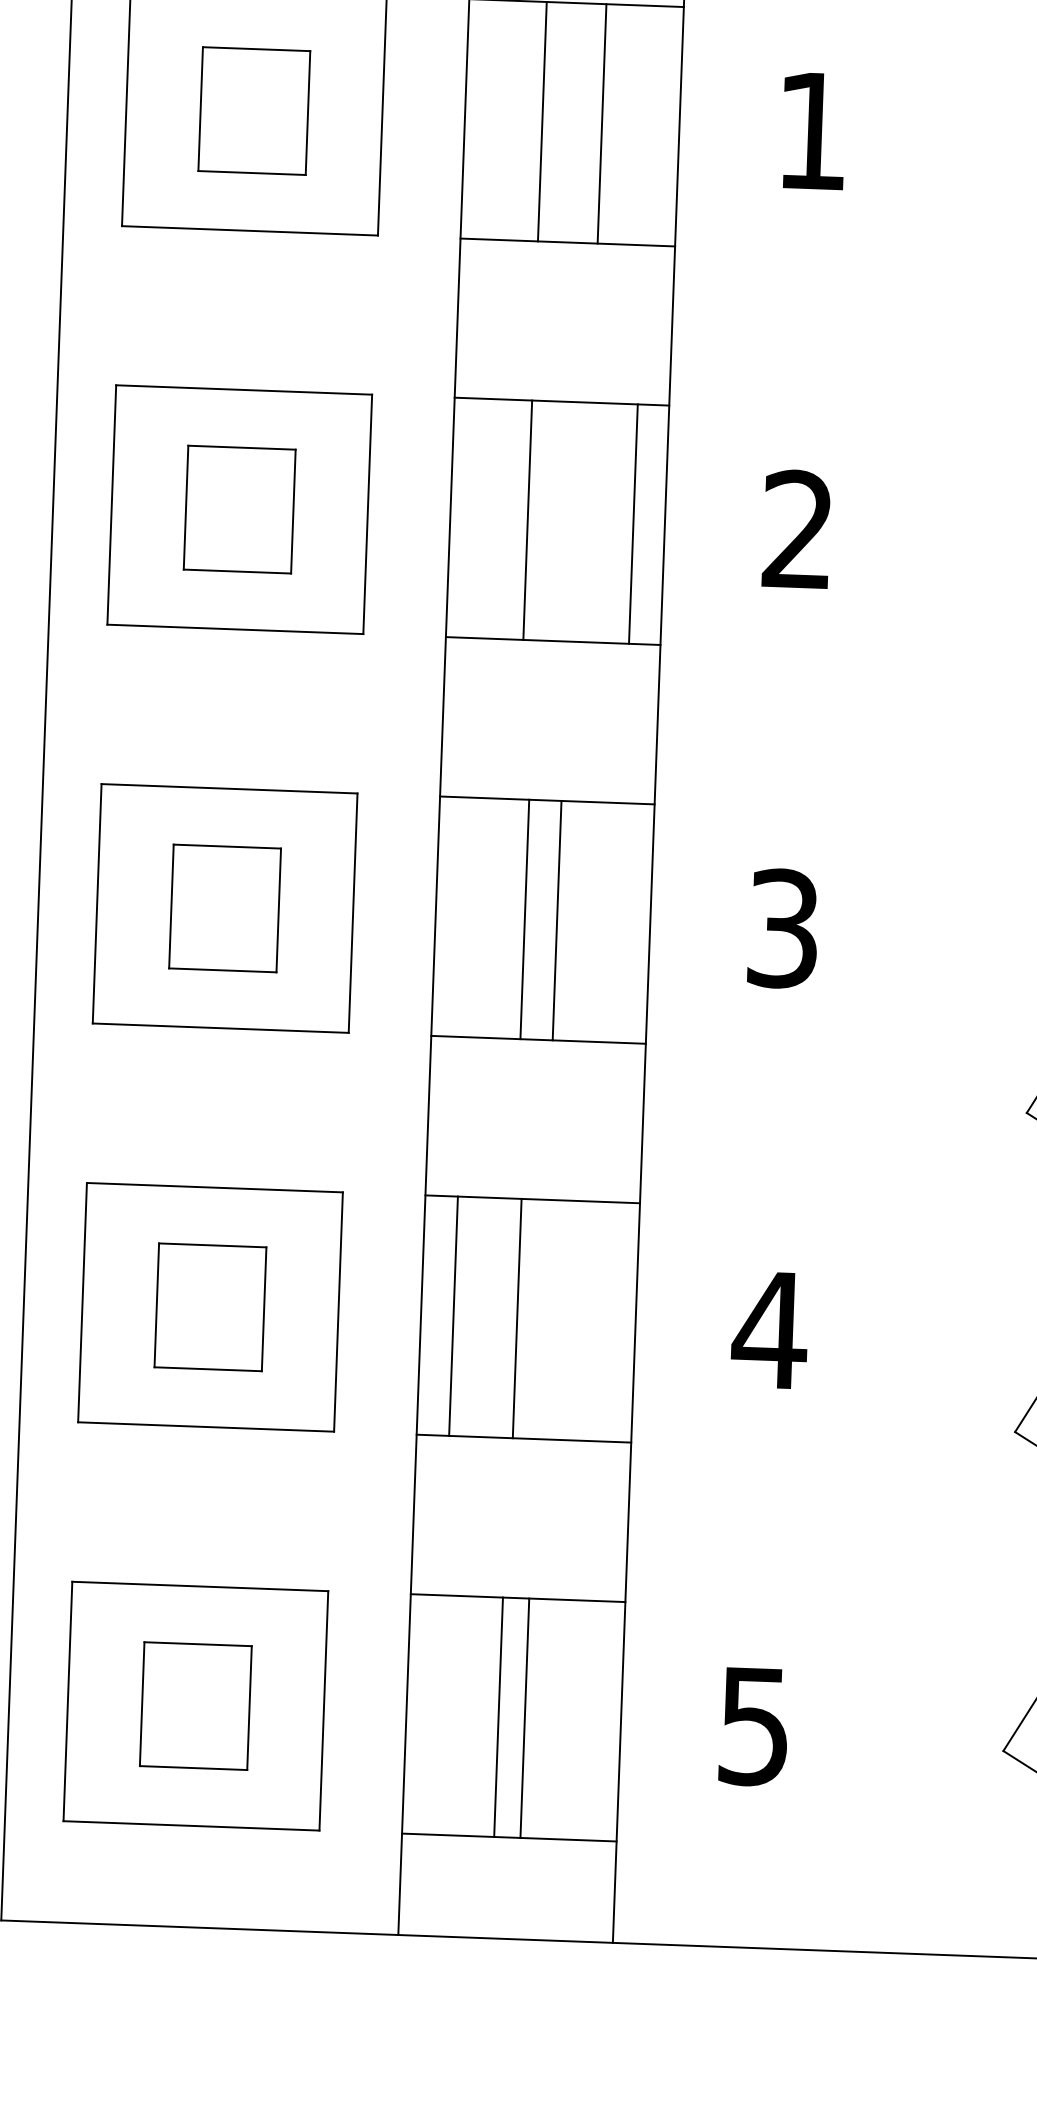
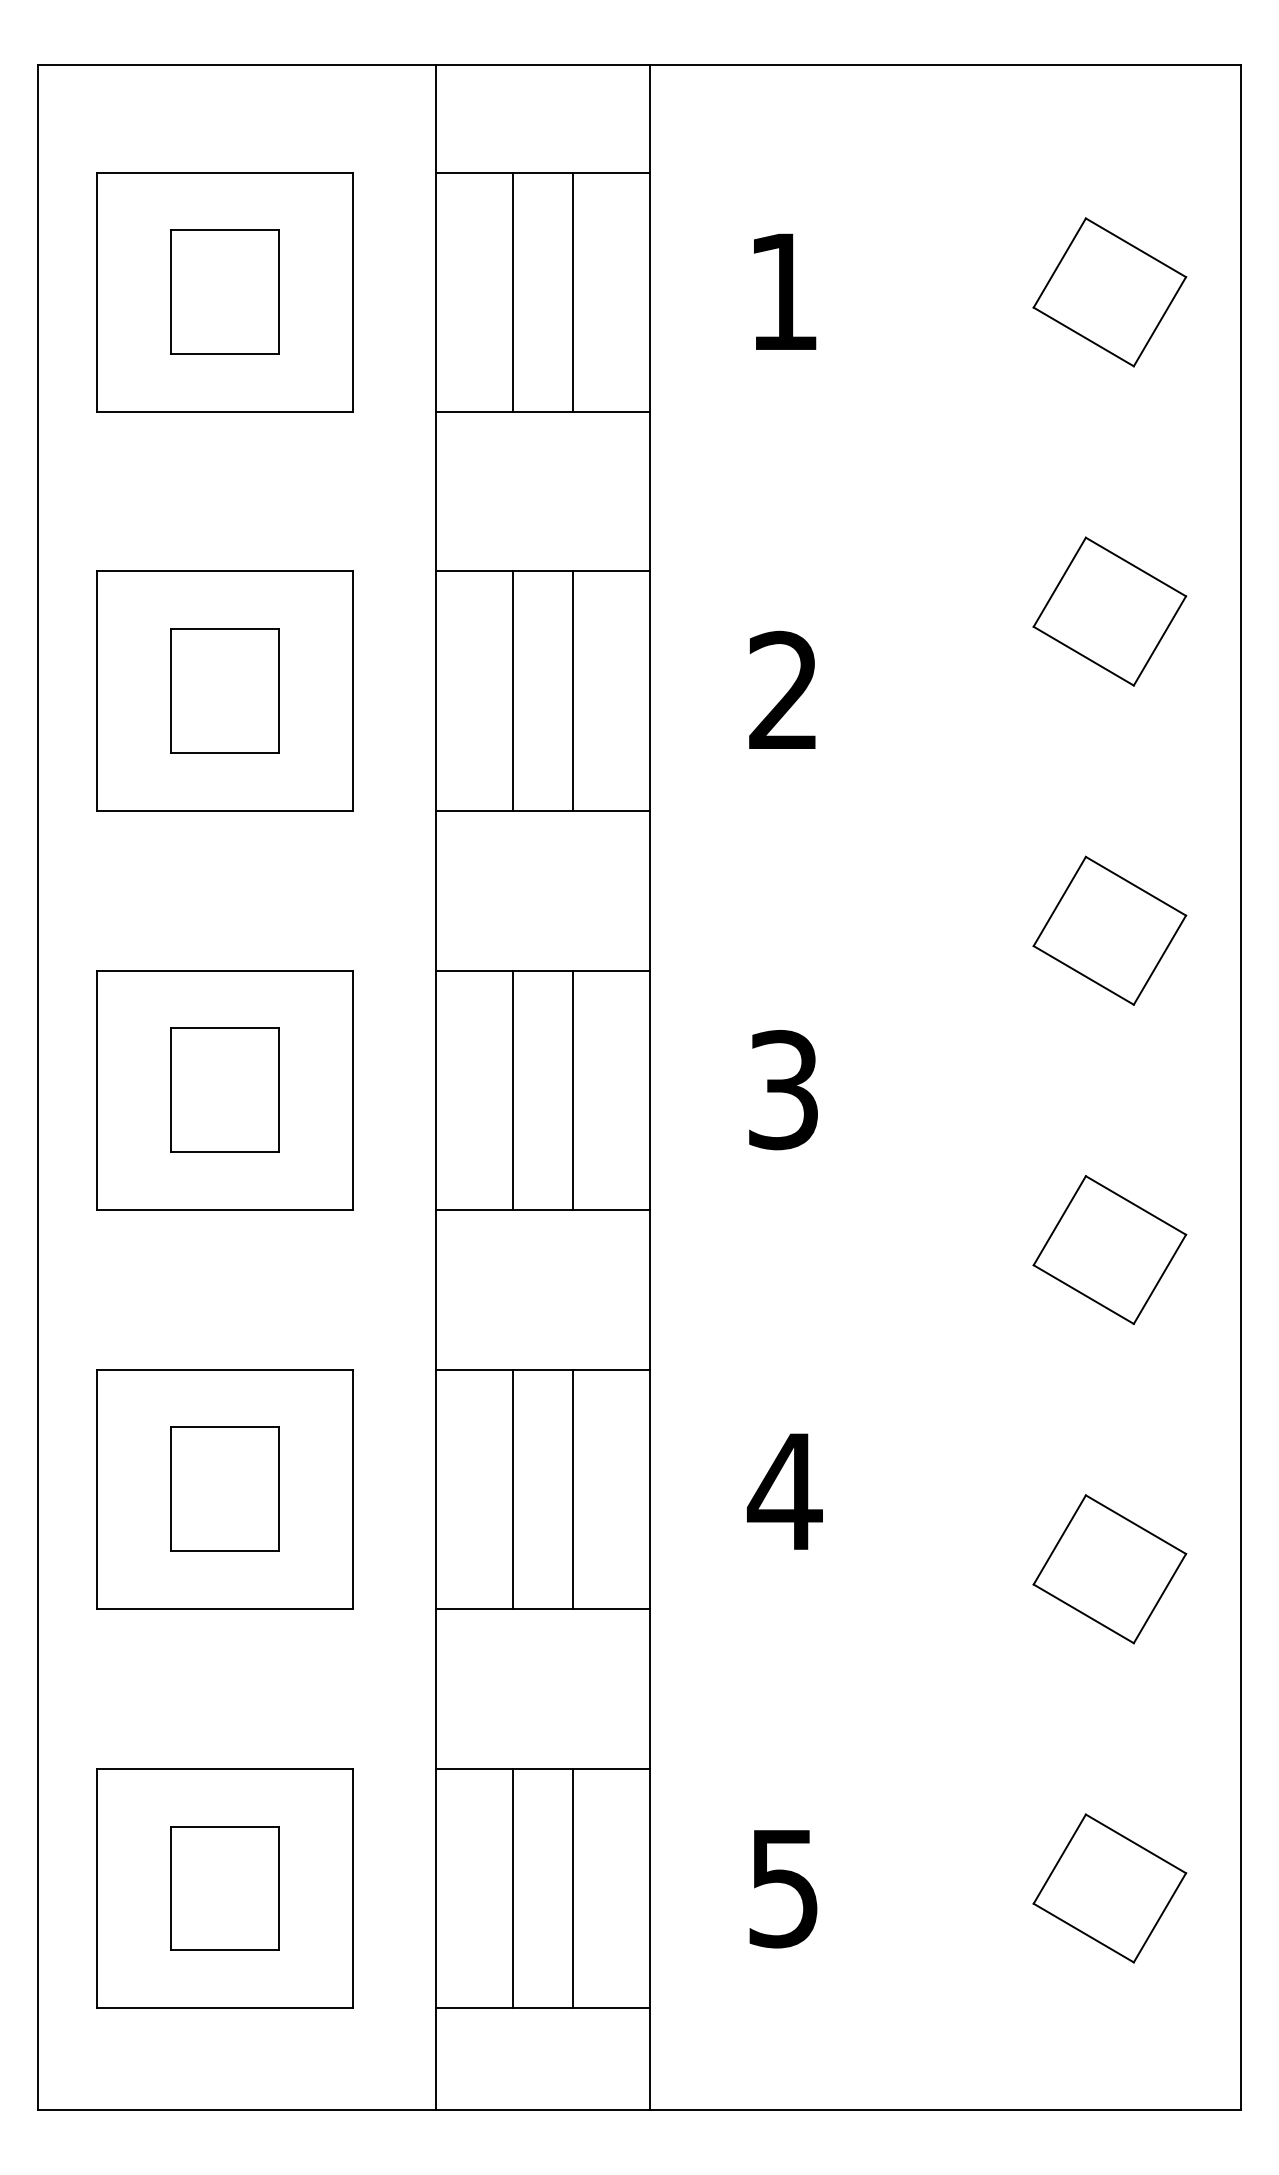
line: (632, 524) -> (572, 691), moved
line: (524, 919) -> (572, 1090), moved
line: (557, 920) -> (513, 1090), moved
line: (453, 1316) -> (513, 1489), moved
line: (516, 1318) -> (572, 1489), moved
line: (498, 1717) -> (572, 1888), moved
line: (525, 1718) -> (513, 1888), moved

